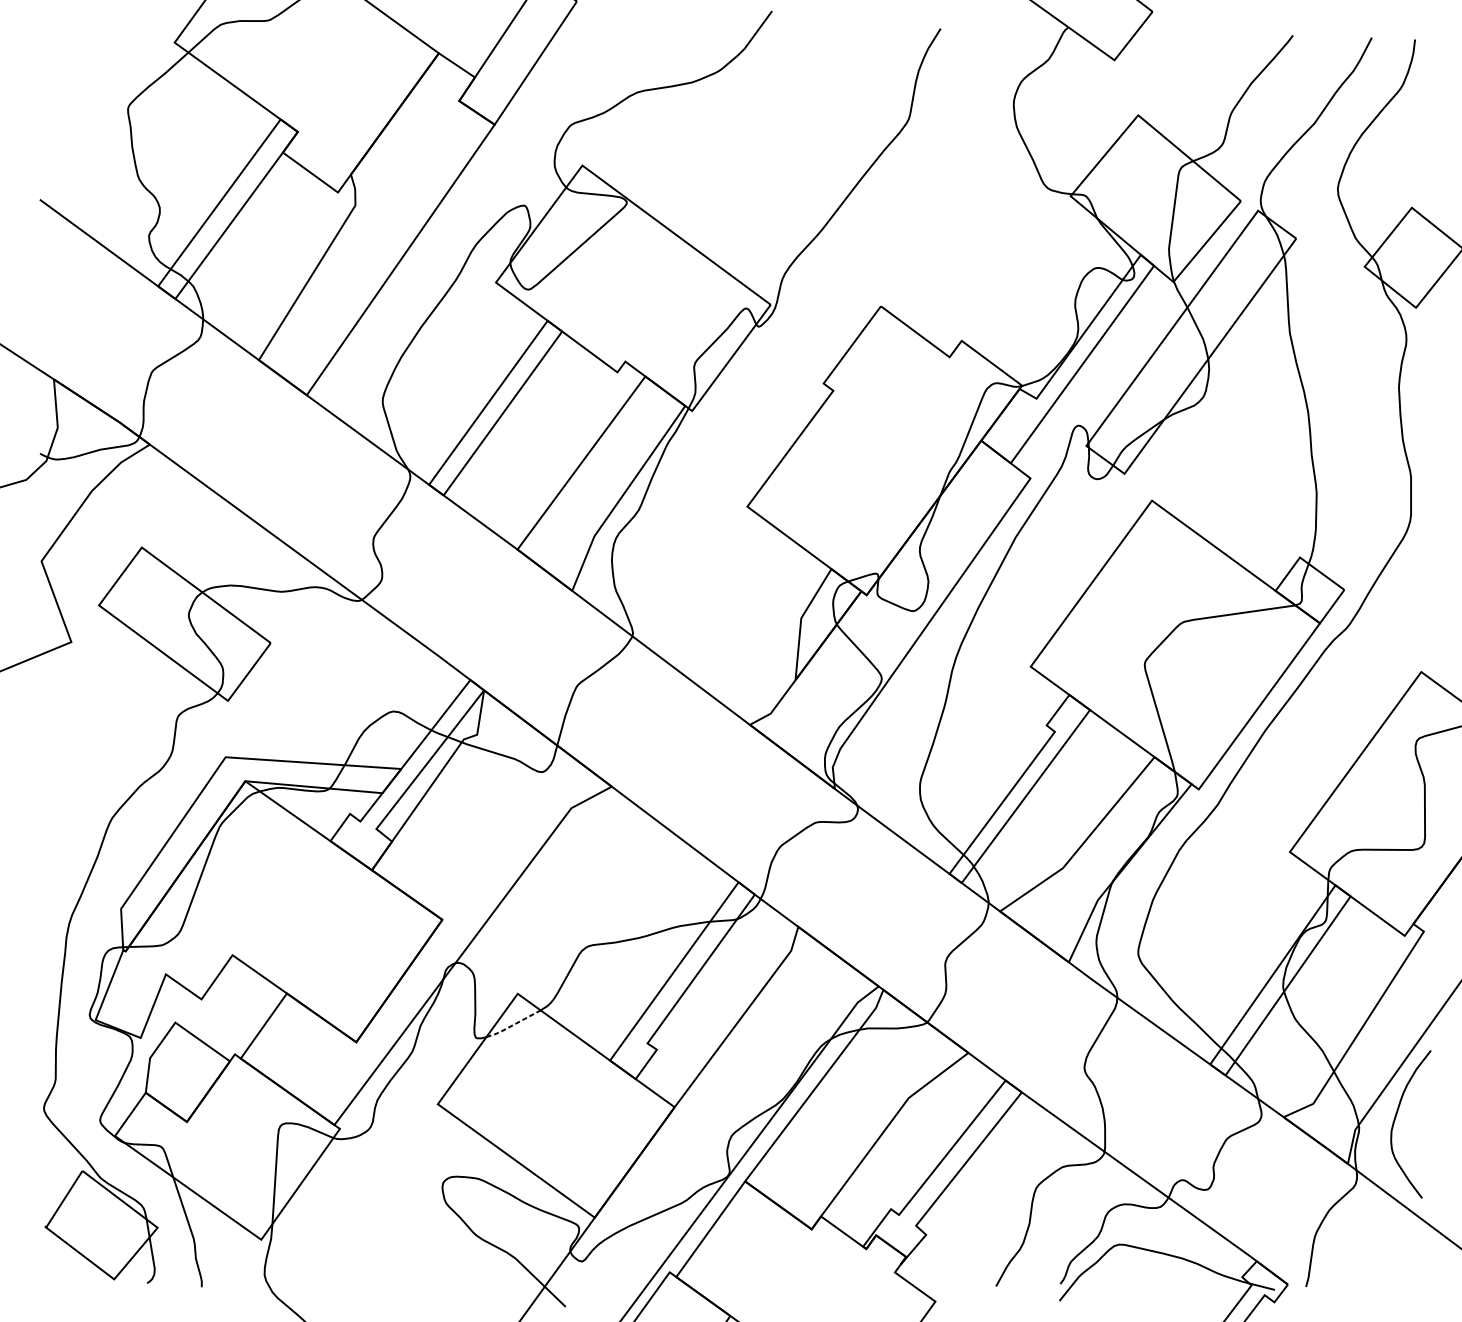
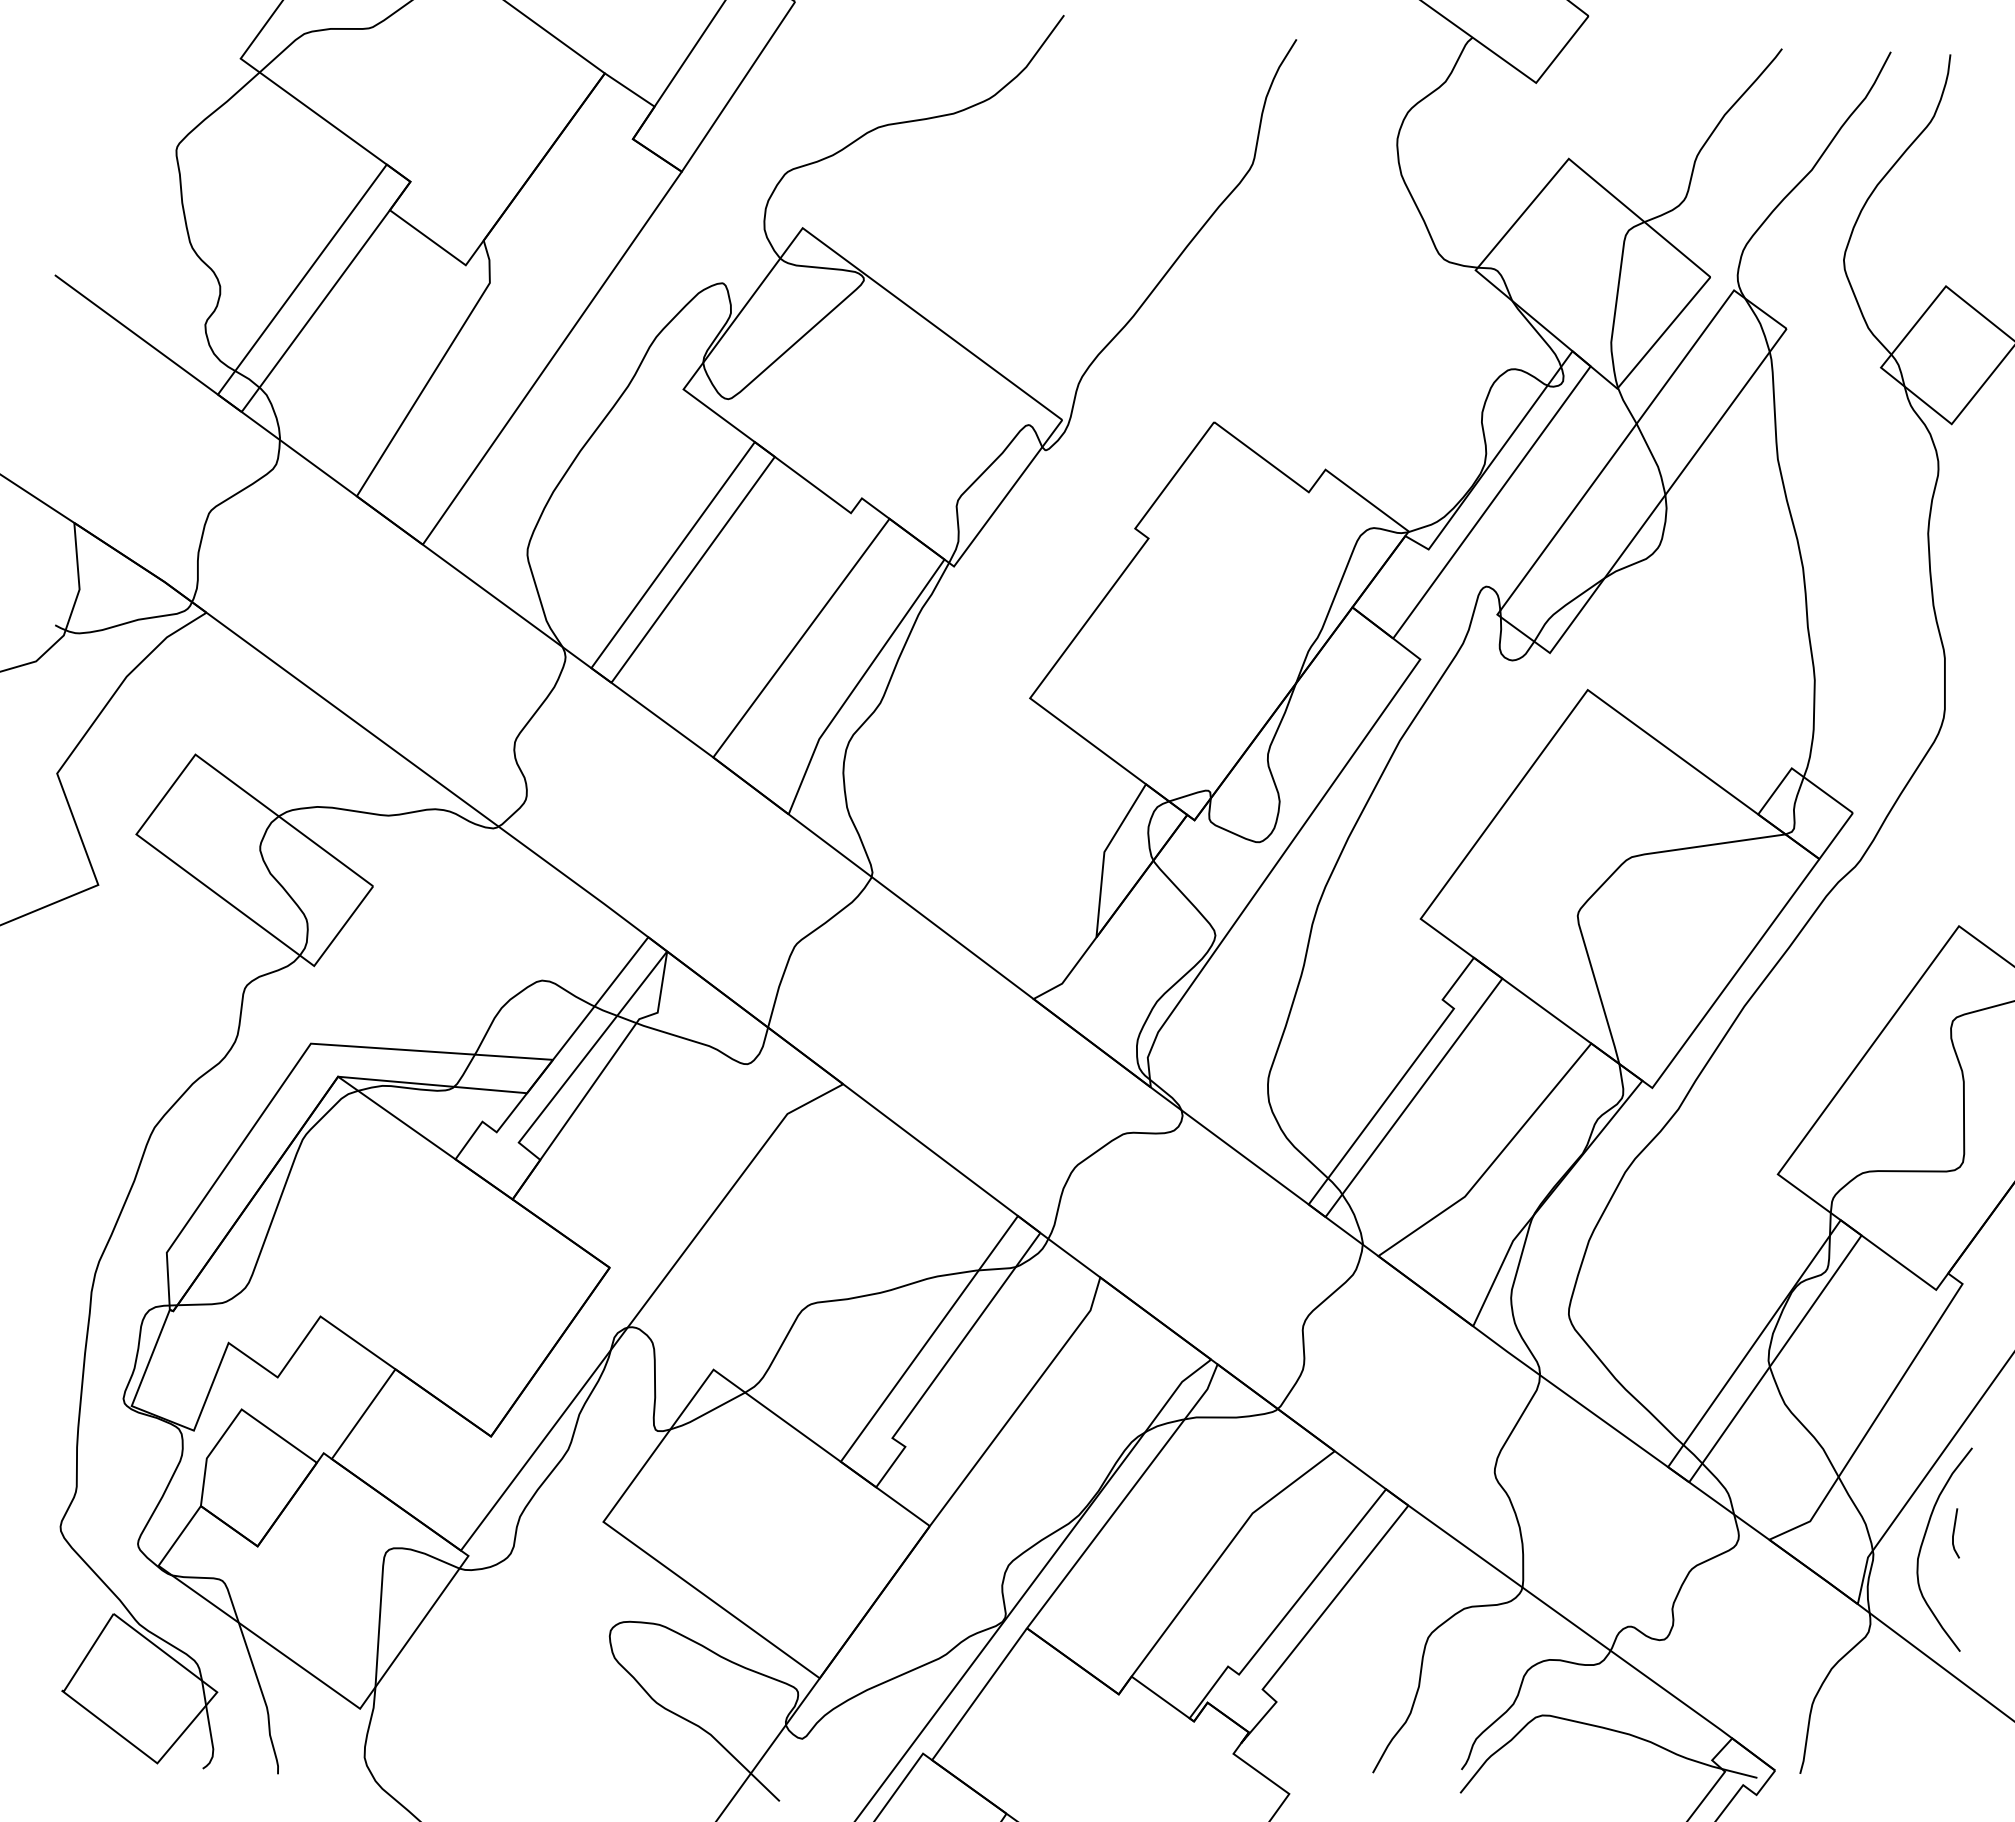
line: (513, 1024) -> (707, 1412), dashed -> solid
line: (1418, 1112) -> (1954, 1533), added

